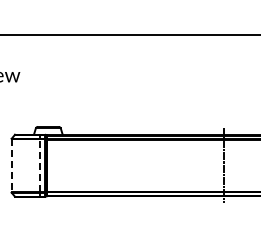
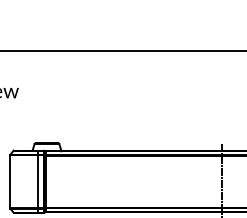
line: (11, 165) -> (10, 181), dashed -> solid
line: (39, 165) -> (38, 181), dashed -> solid

